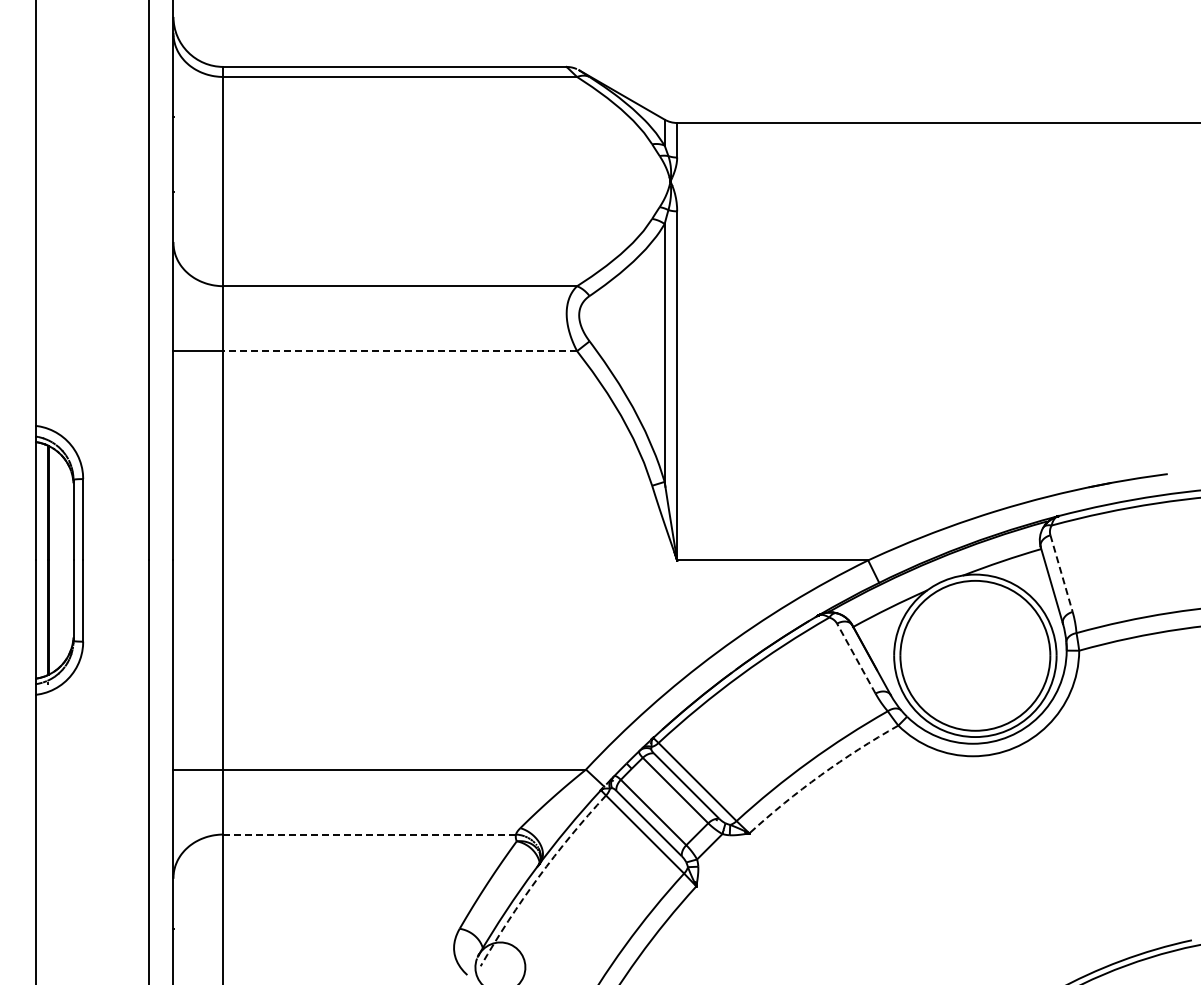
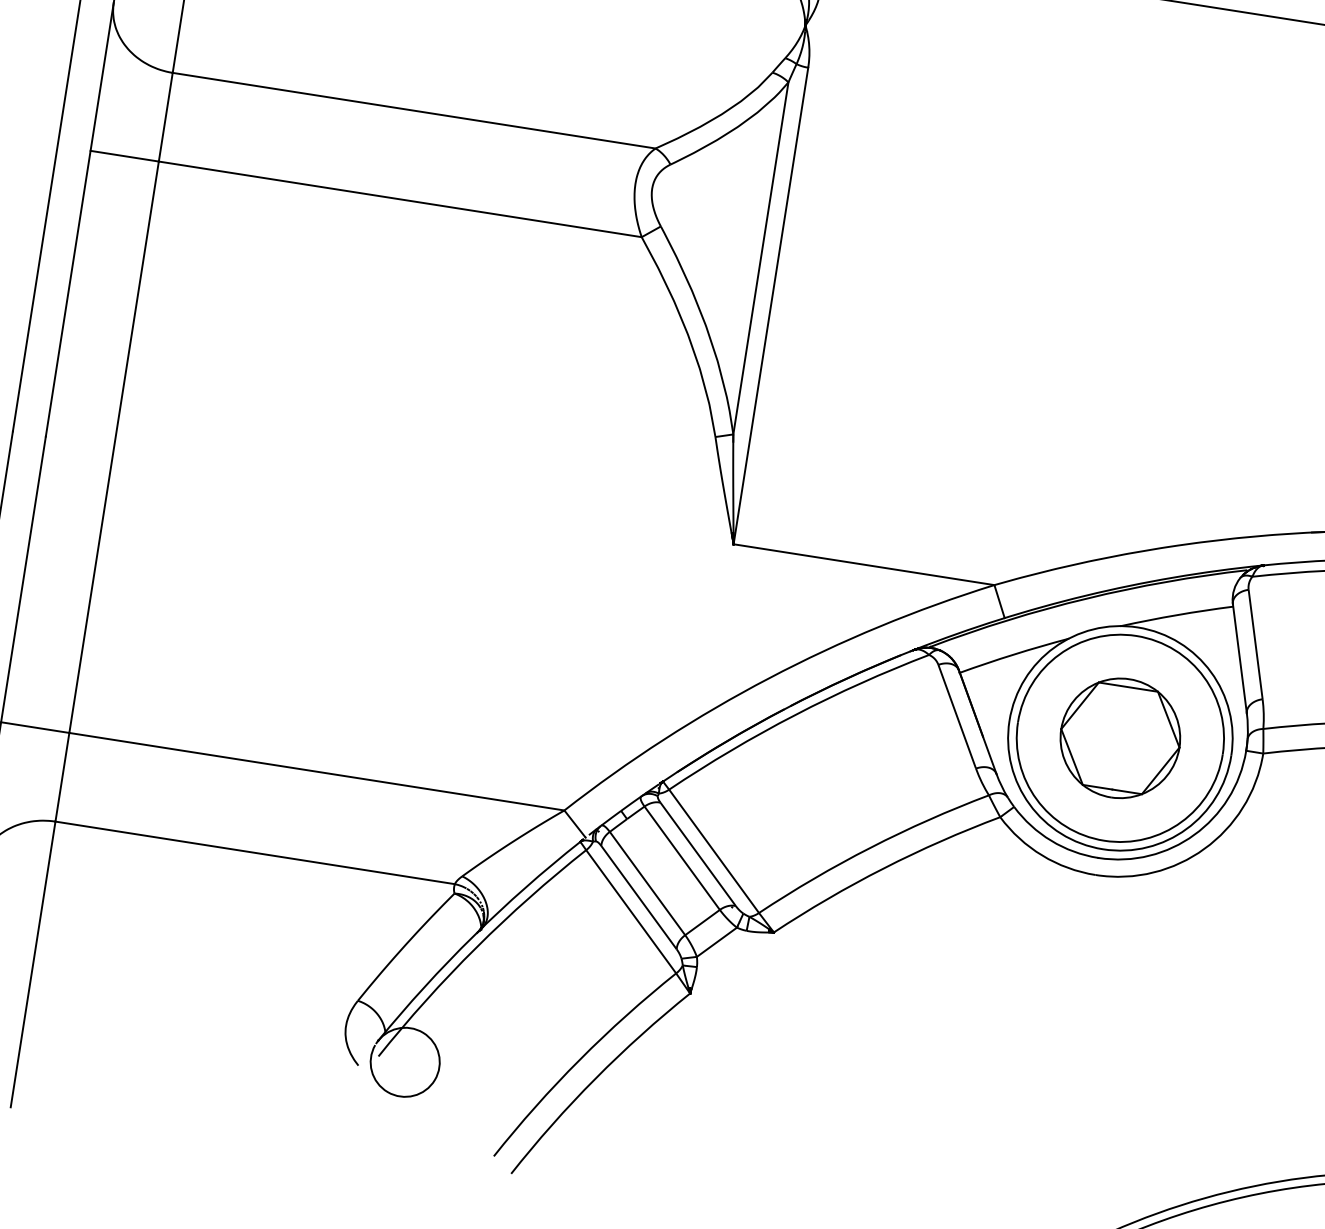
line: (400, 351) -> (400, 199), dashed -> solid
line: (1061, 573) -> (1255, 644), dashed -> solid
part: (975, 655) -> (1120, 737), added
line: (856, 658) -> (957, 716), dashed -> solid
arc: (820, 775) -> (883, 868), dashed -> solid
line: (369, 834) -> (254, 852), dashed -> solid
arc: (538, 877) -> (476, 947), dashed -> solid

